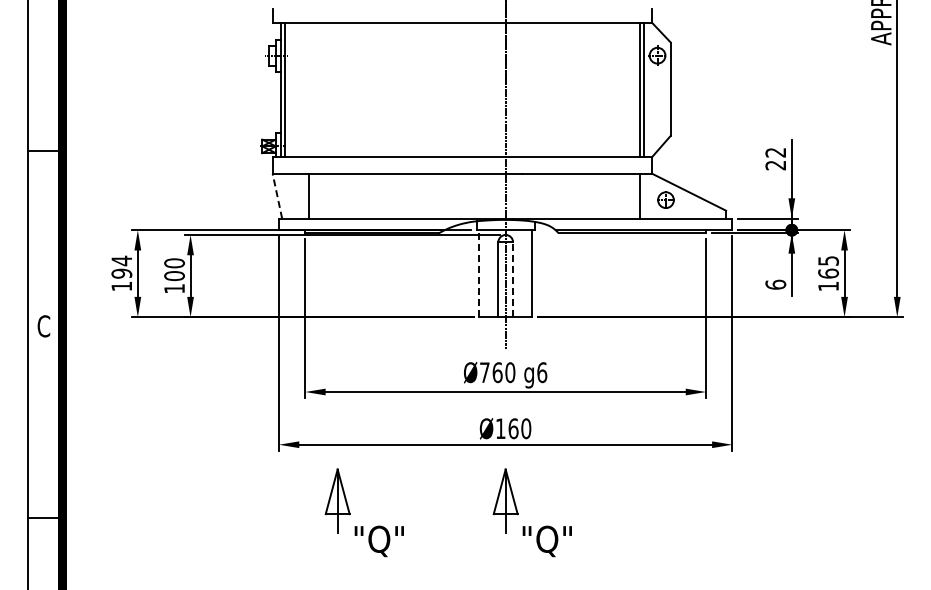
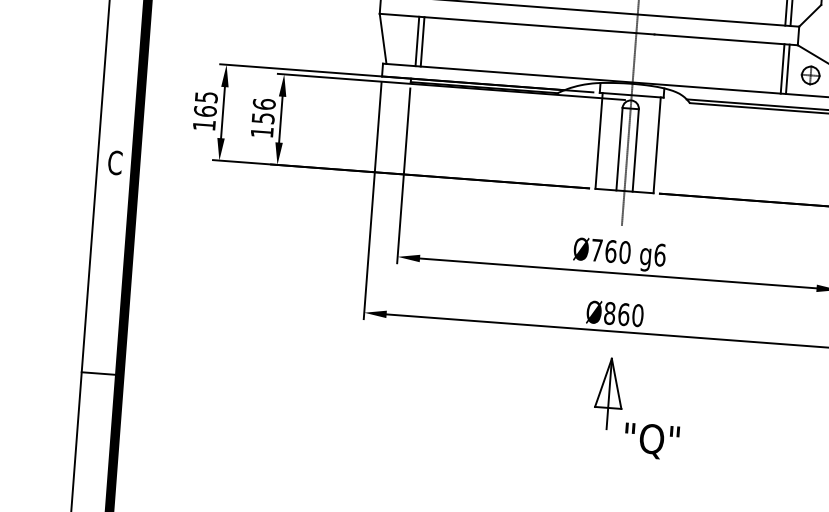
line: (313, 195) -> (422, 41), added
line: (644, 195) -> (787, 68), added
line: (277, 196) -> (383, 39), dashed -> solid
text: (121, 266) -> (205, 103), 194 -> 165
text: (174, 269) -> (263, 111), 100 -> 156
line: (479, 273) -> (599, 140), dashed -> solid
line: (513, 279) -> (636, 150), dashed -> solid
text: (500, 428) -> (609, 313), Ø160 -> Ø860
part: (350, 512) -> (437, 393), removed

